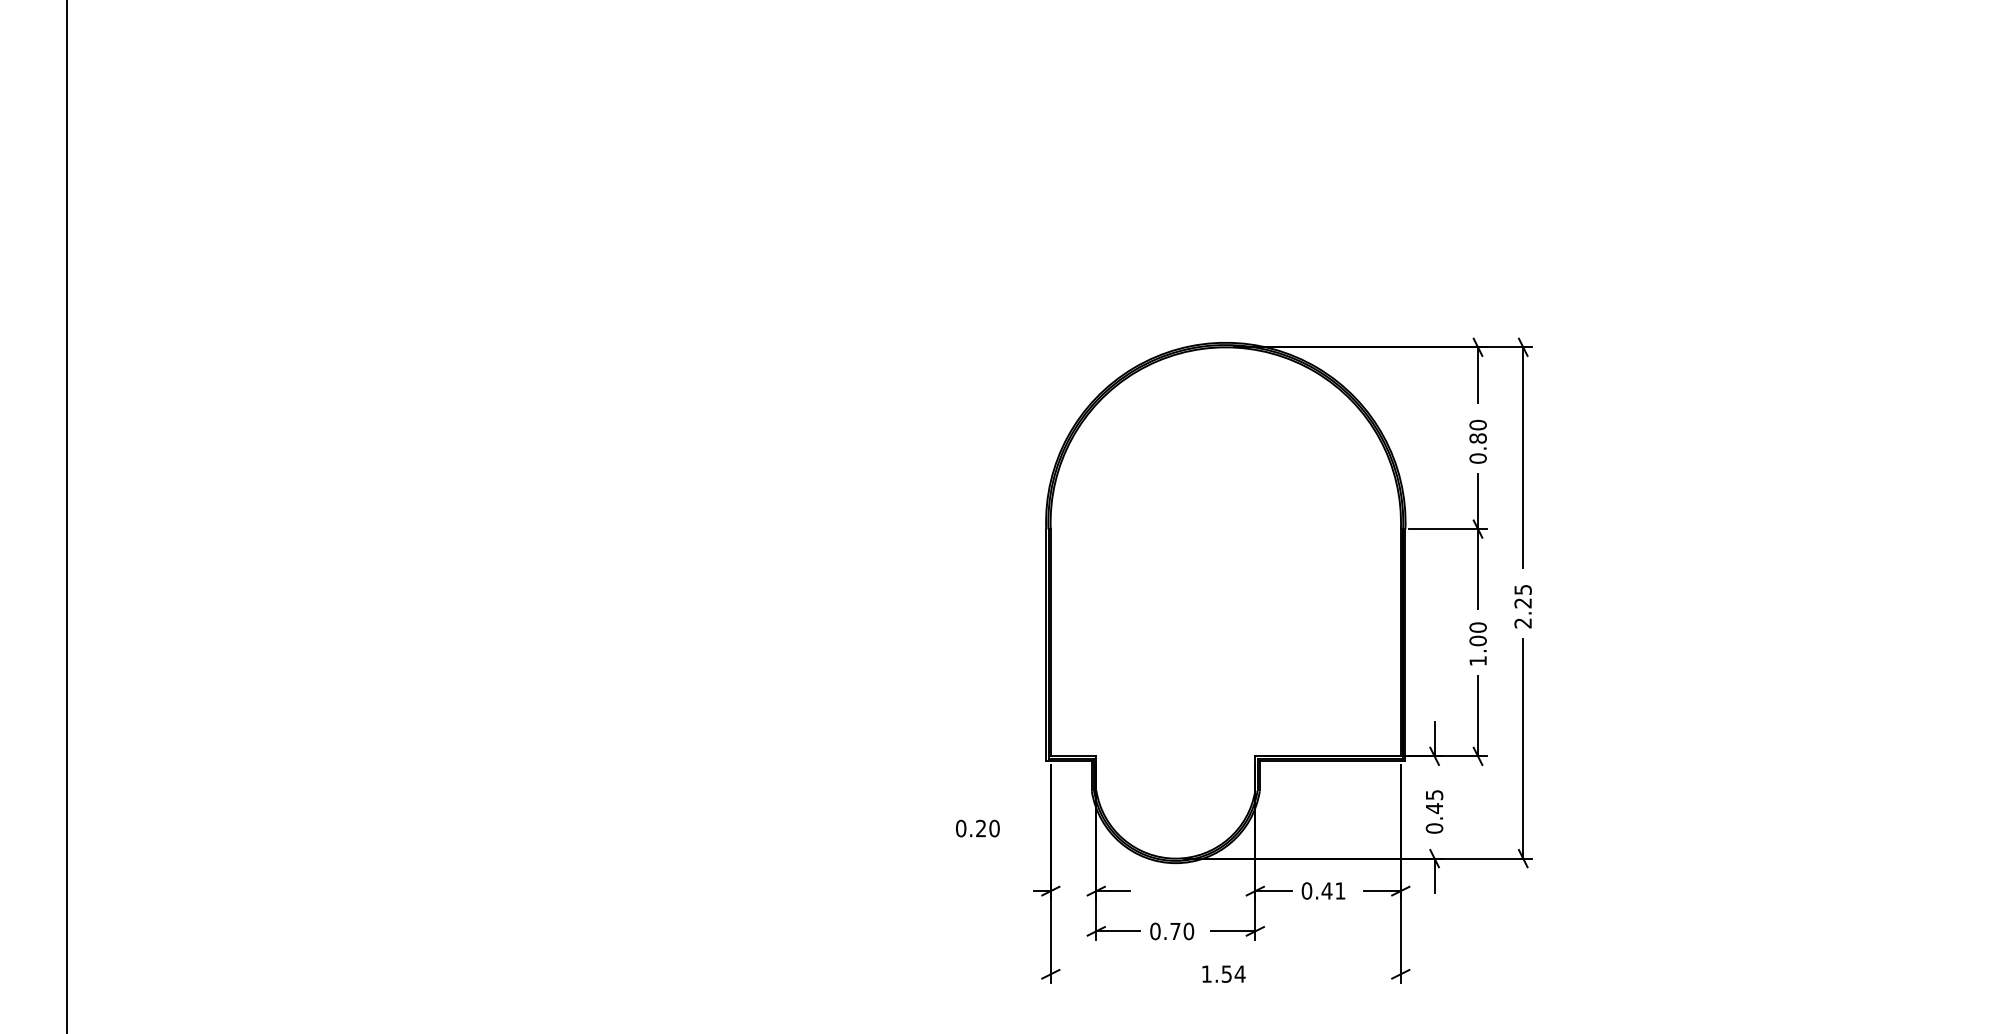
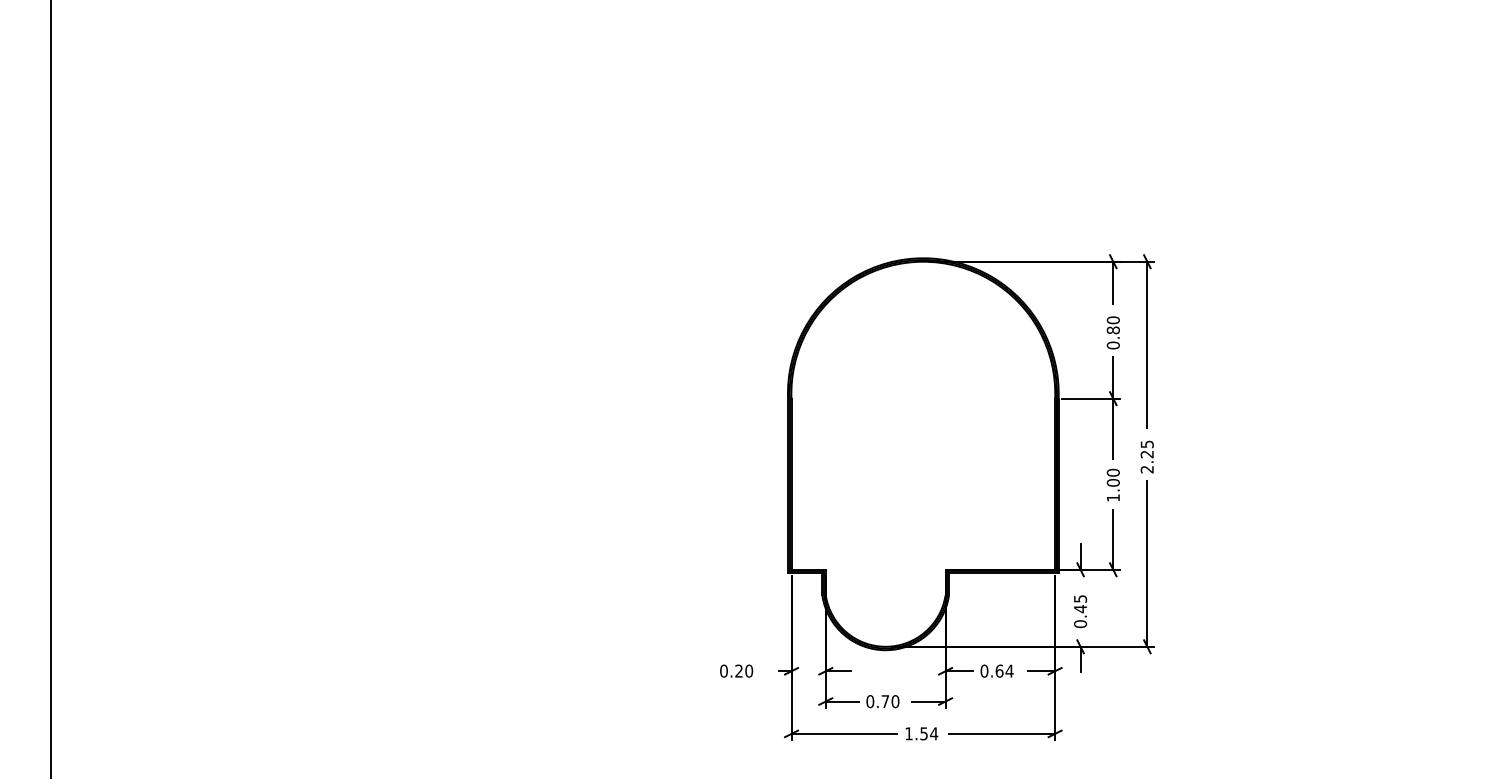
text: (977, 827) -> (736, 670), moved
text: (1333, 890) -> (1004, 670), 0.41 -> 0.64
line: (1121, 973) -> (844, 733), added
line: (1330, 973) -> (1002, 733), added

